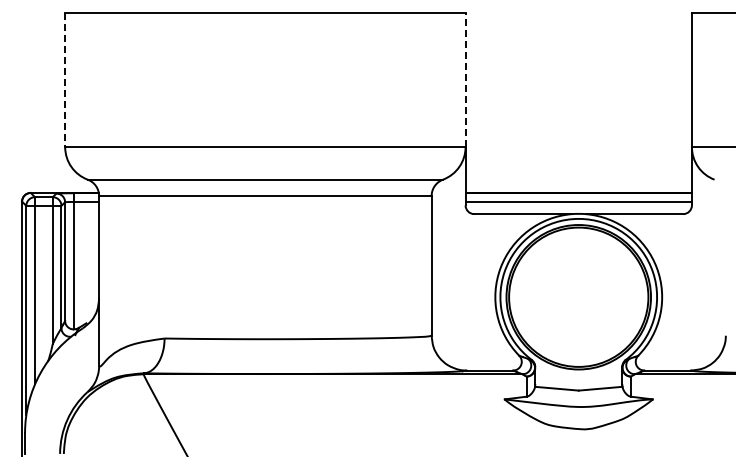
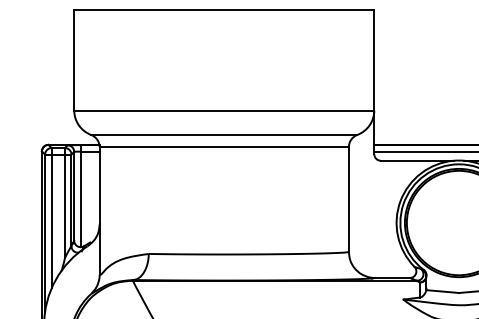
line: (65, 80) -> (74, 60), dashed -> solid
line: (465, 80) -> (374, 60), dashed -> solid

